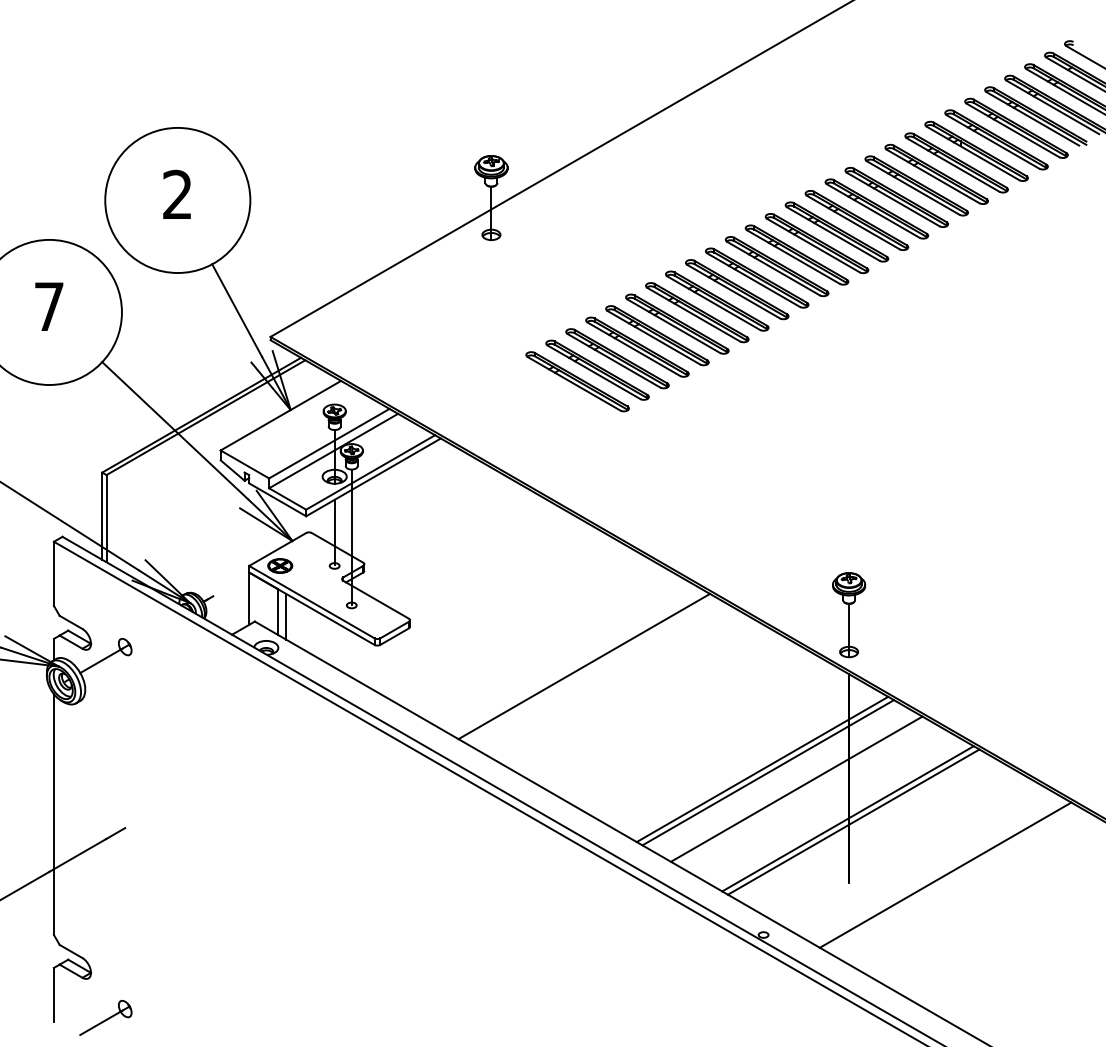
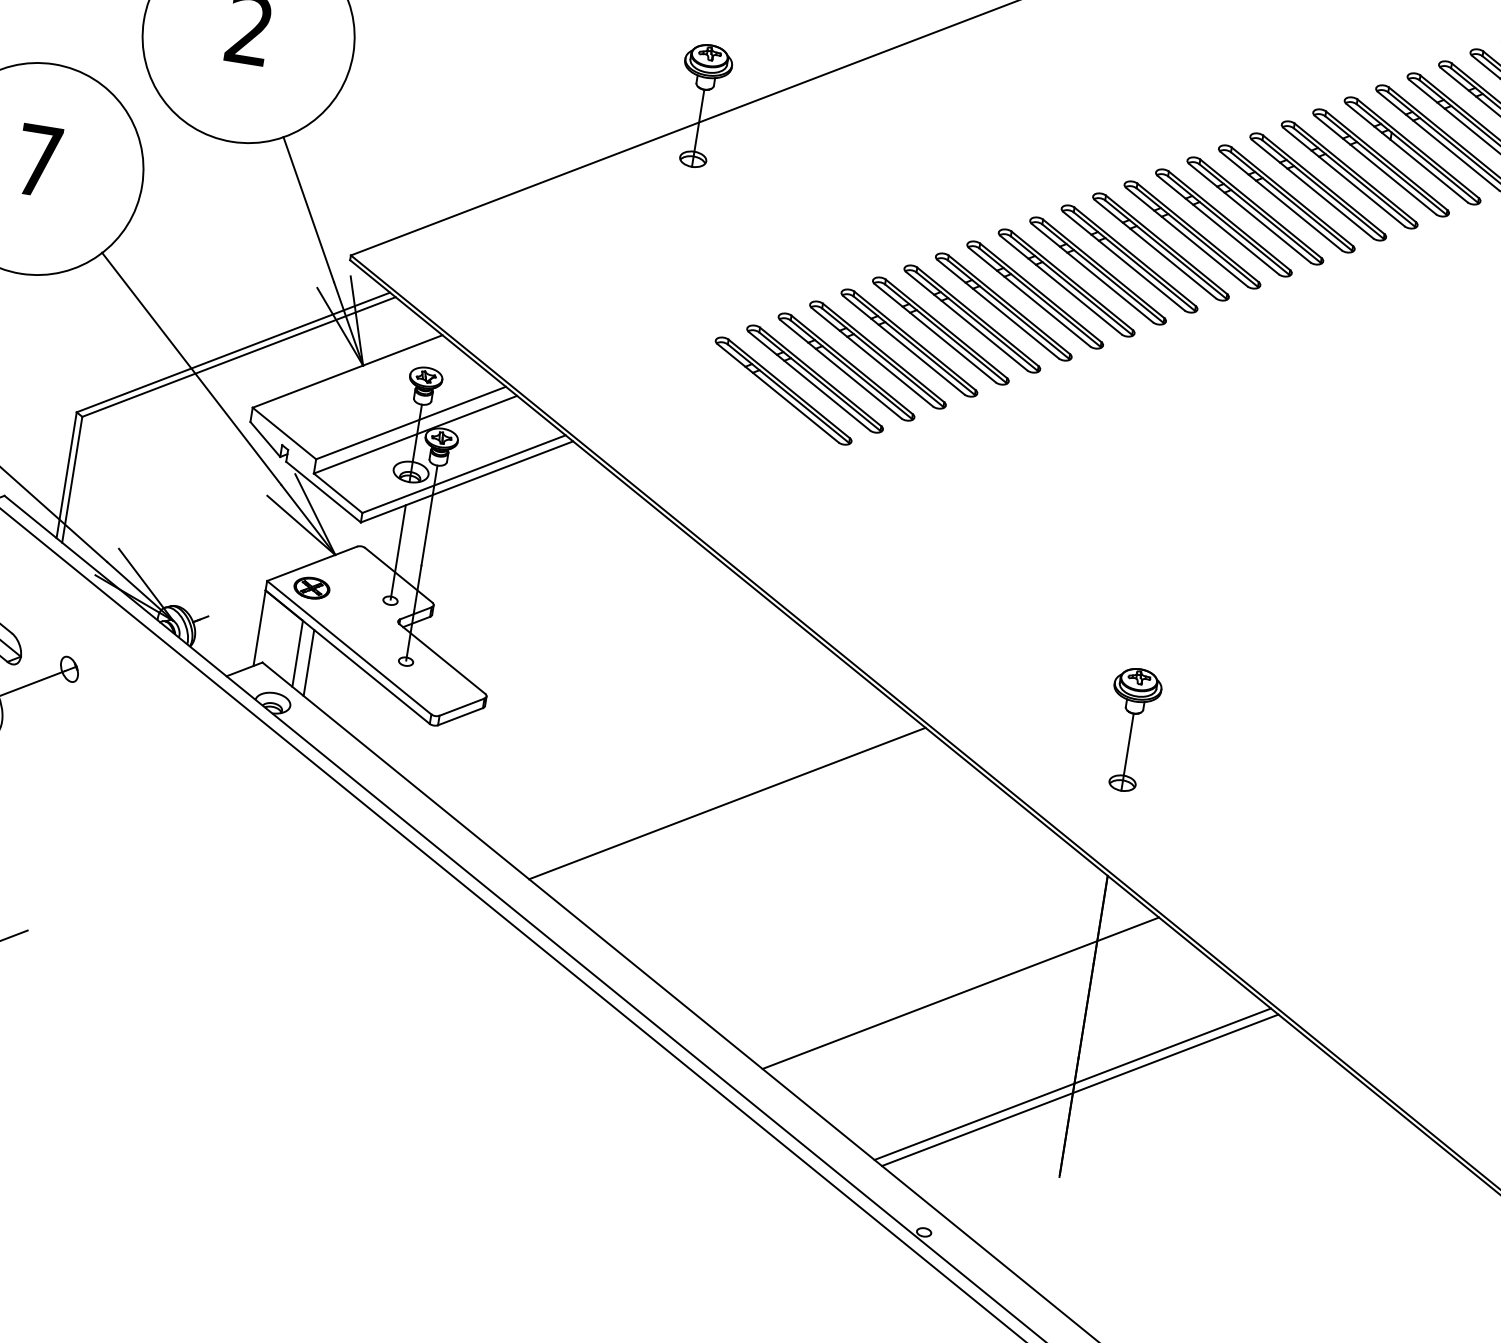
part: (849, 615) -> (1131, 730), moved
line: (767, 772) -> (967, 998), removed
line: (796, 788) -> (1005, 1028), removed
line: (945, 874) -> (1200, 1187), removed

